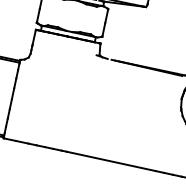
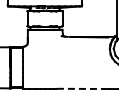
line: (111, 160) -> (80, 88), solid -> dashed

